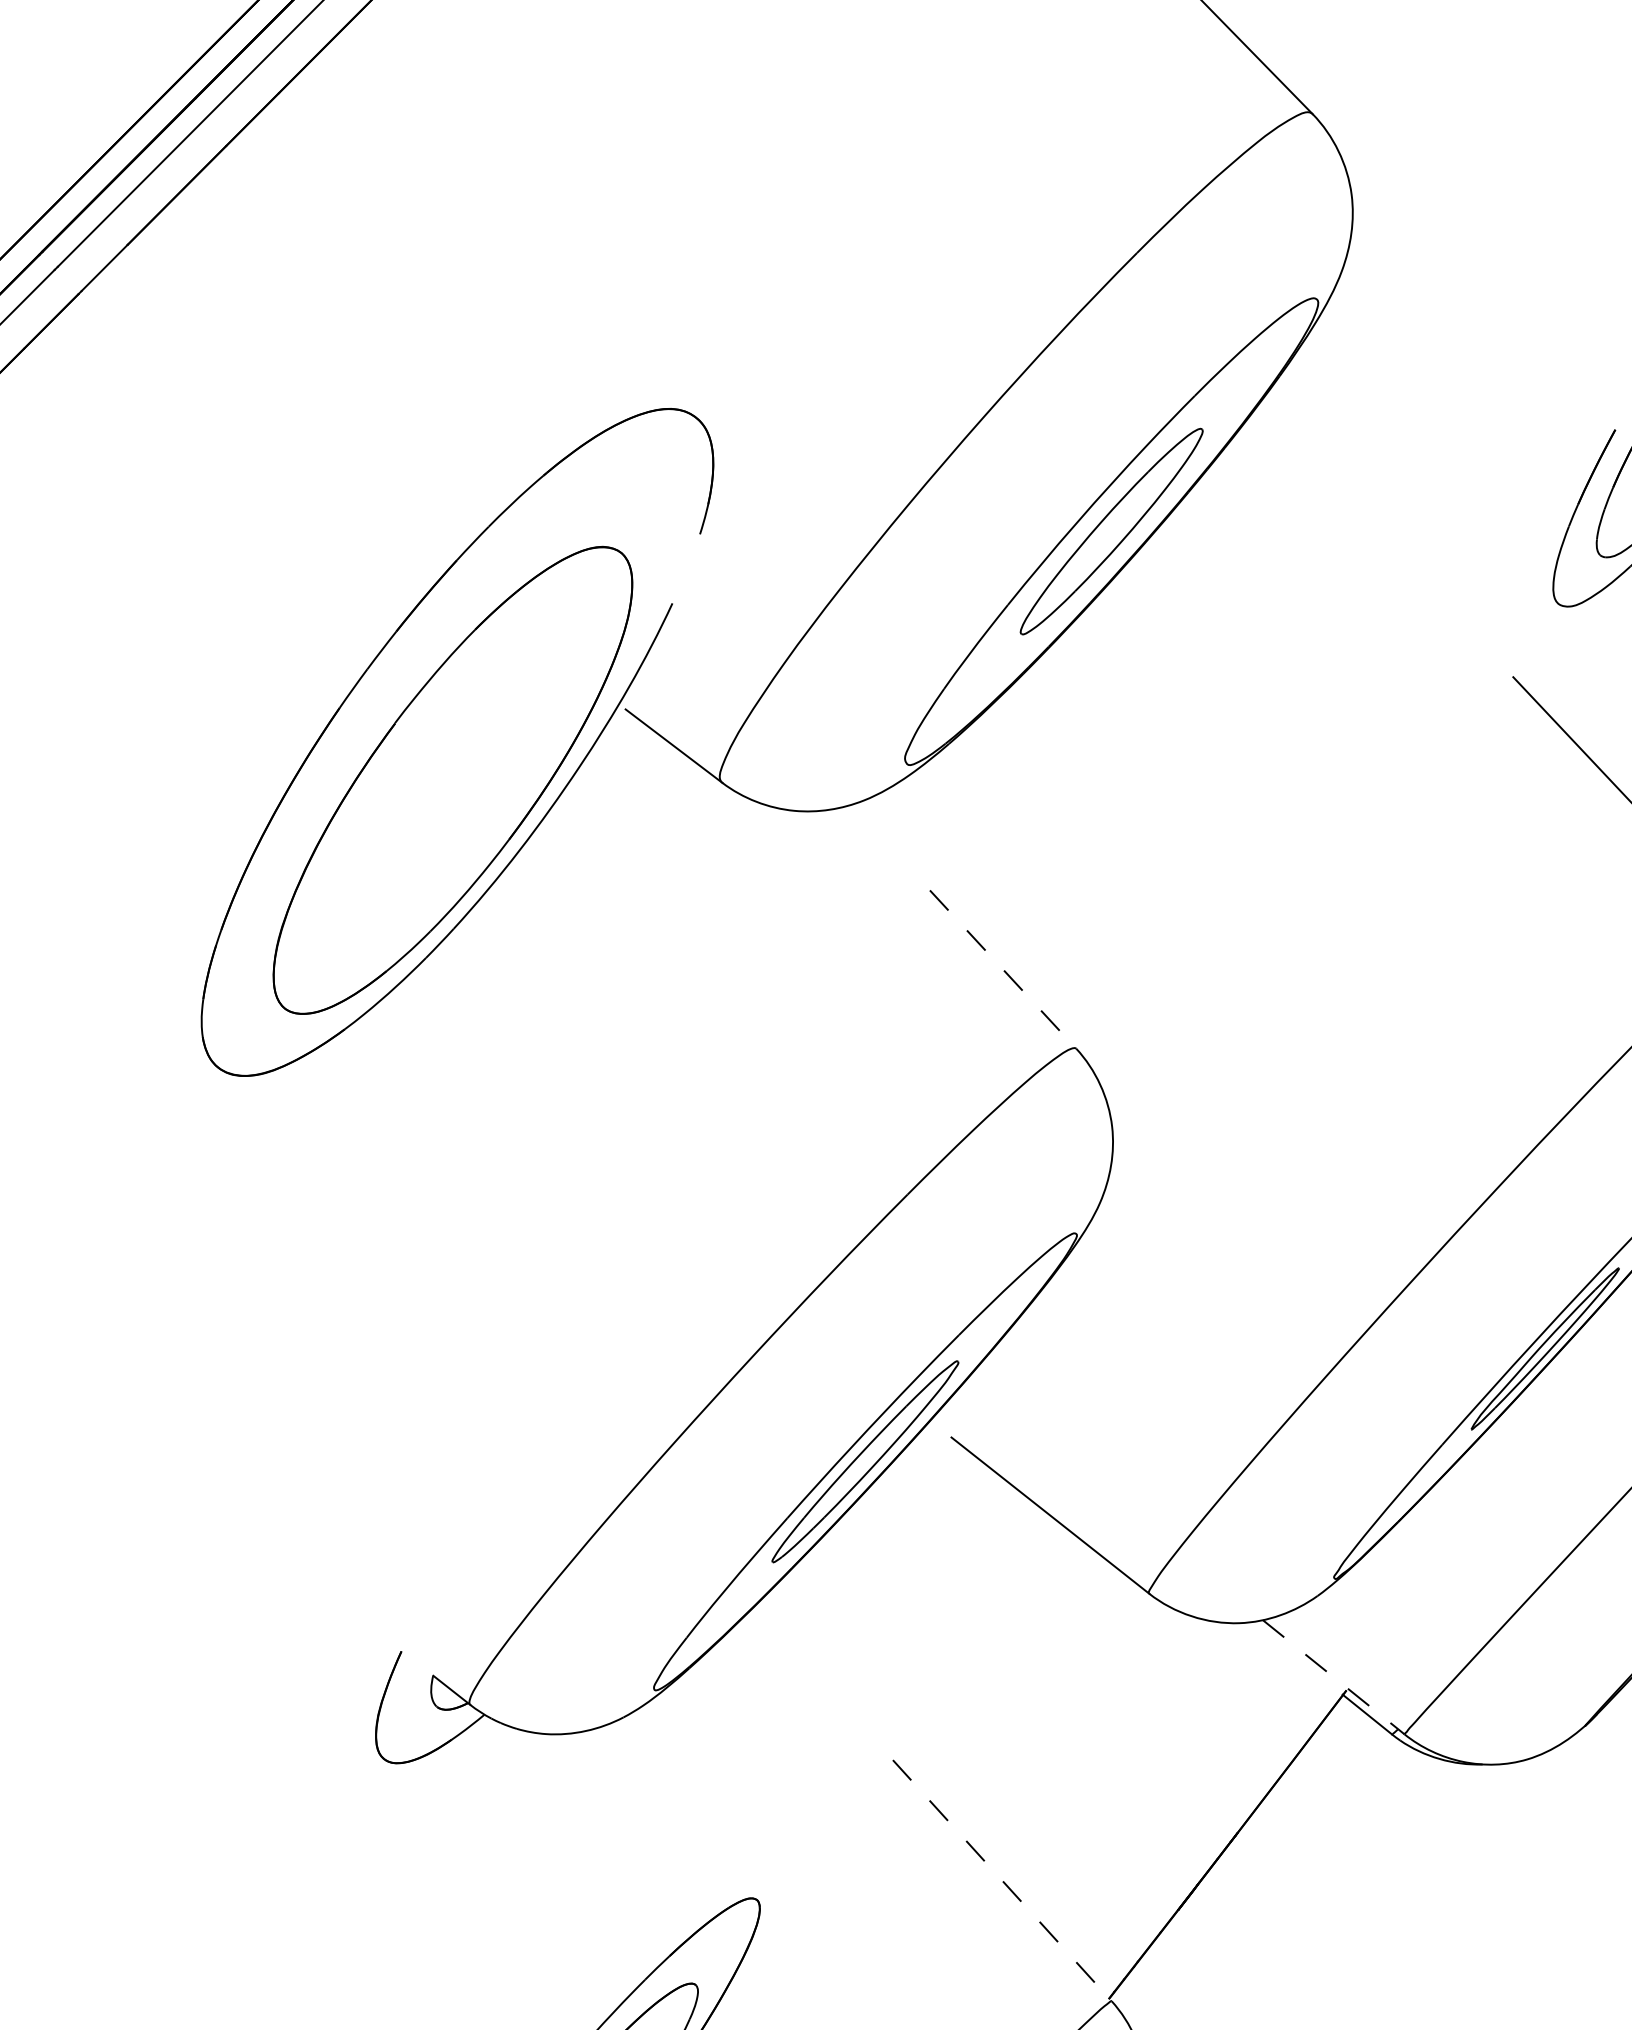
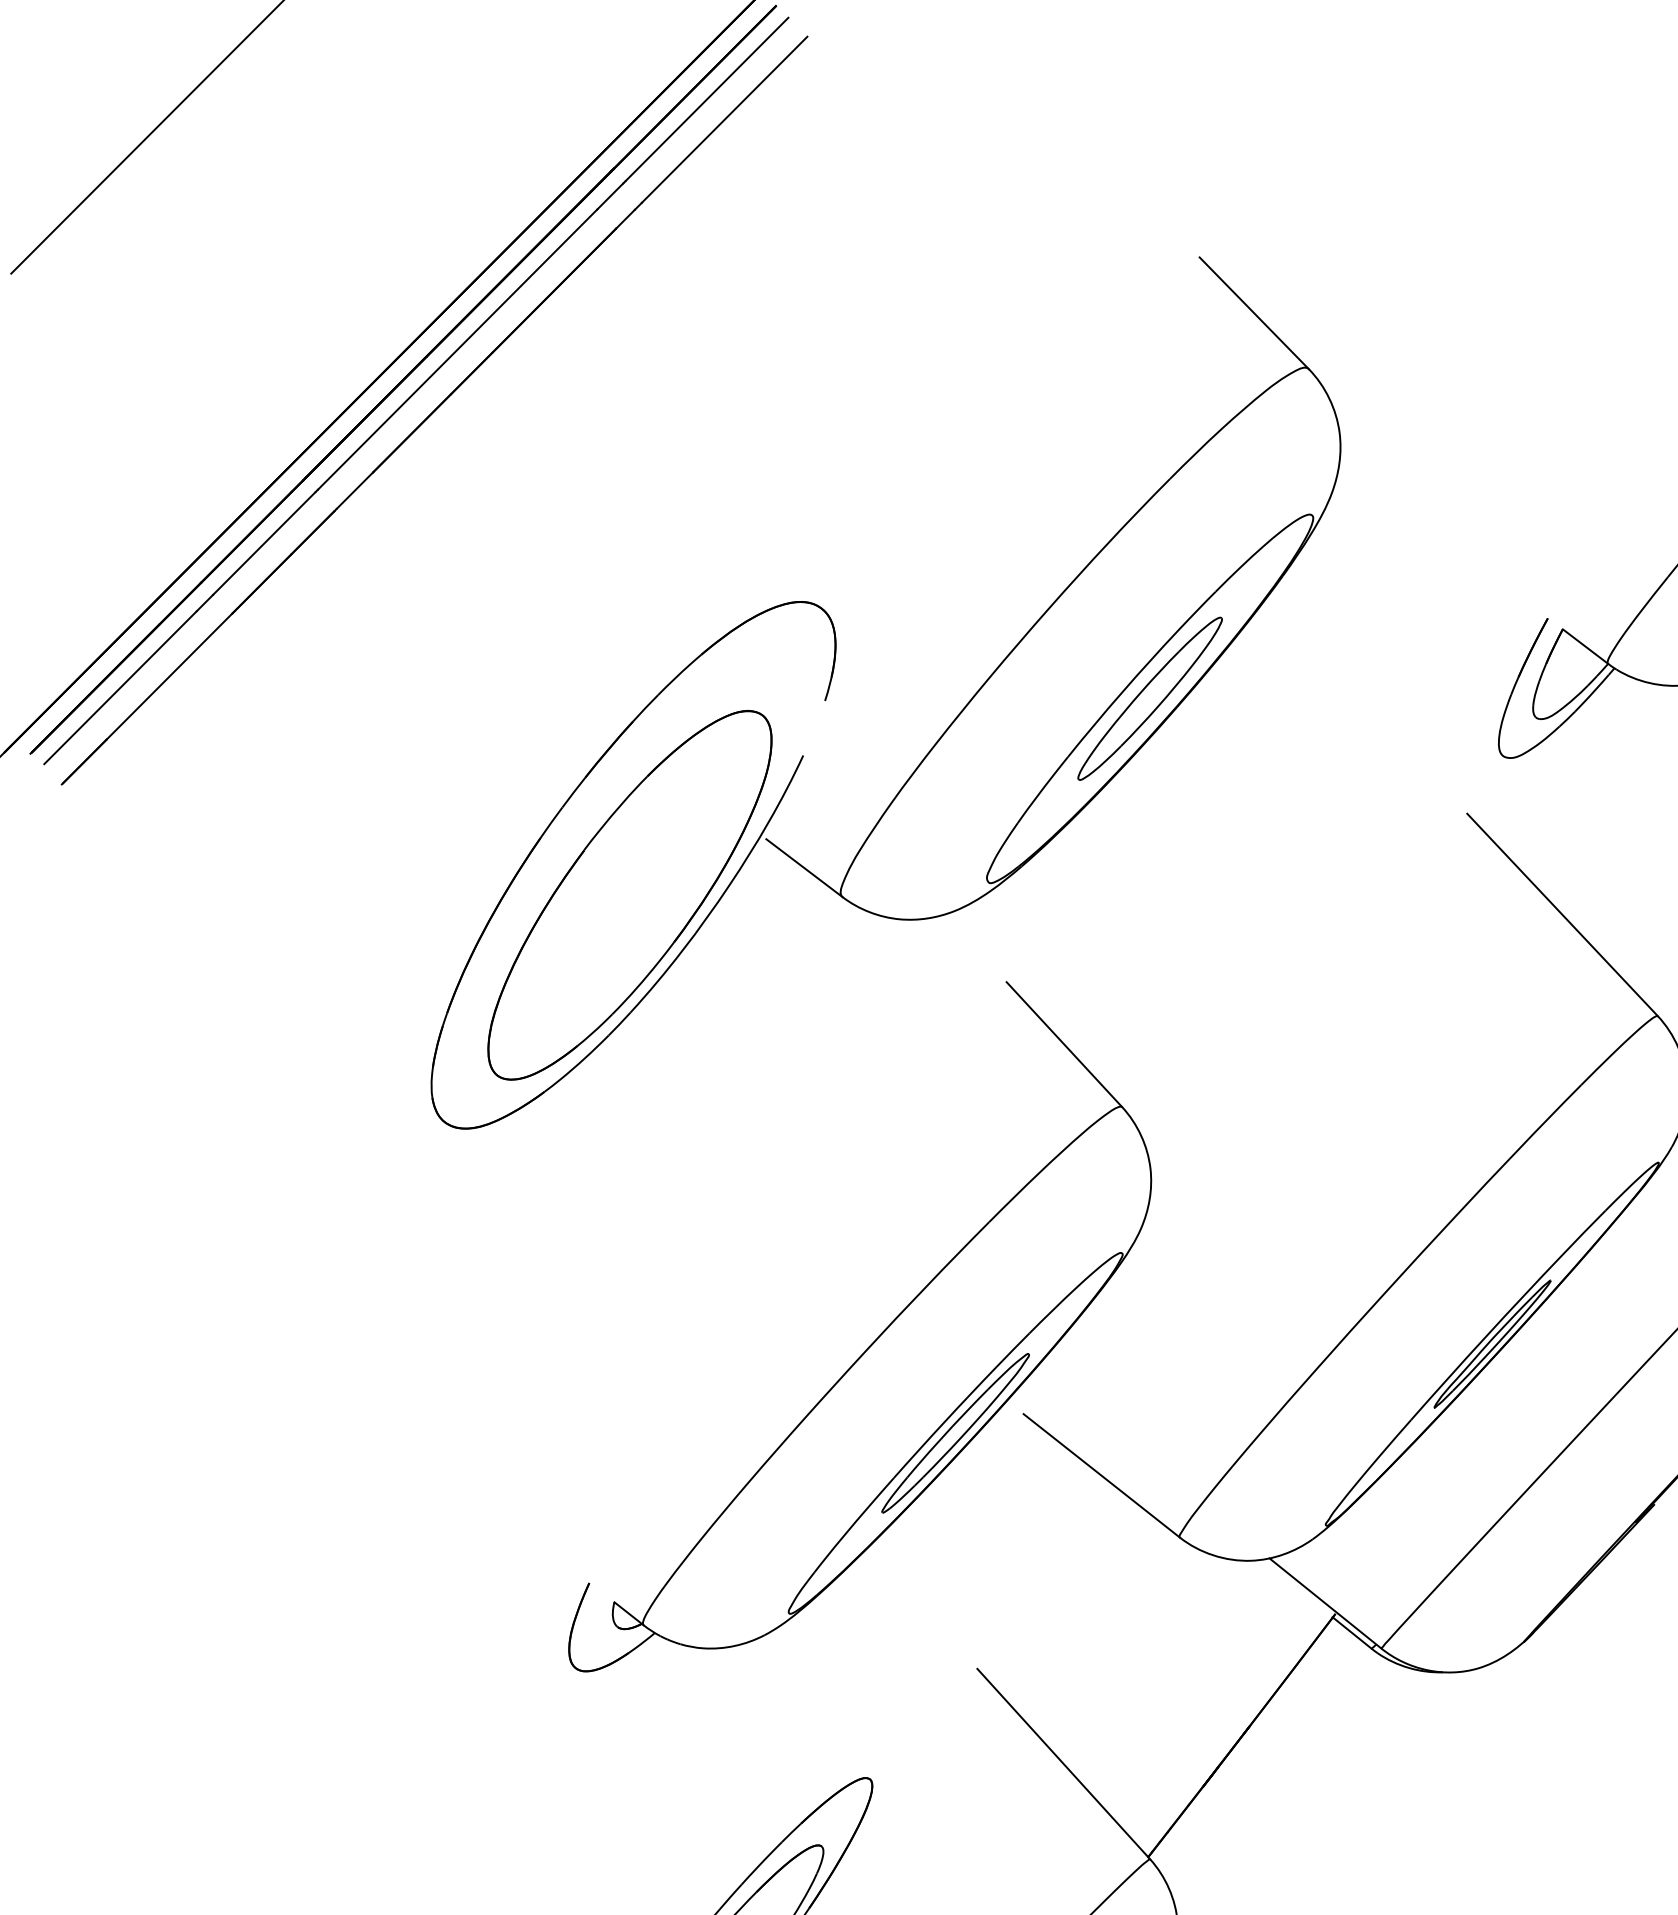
line: (1003, 970) -> (1064, 1045), dashed -> solid
line: (1333, 1677) -> (1325, 1603), dashed -> solid
line: (1001, 1881) -> (1063, 1764), dashed -> solid

